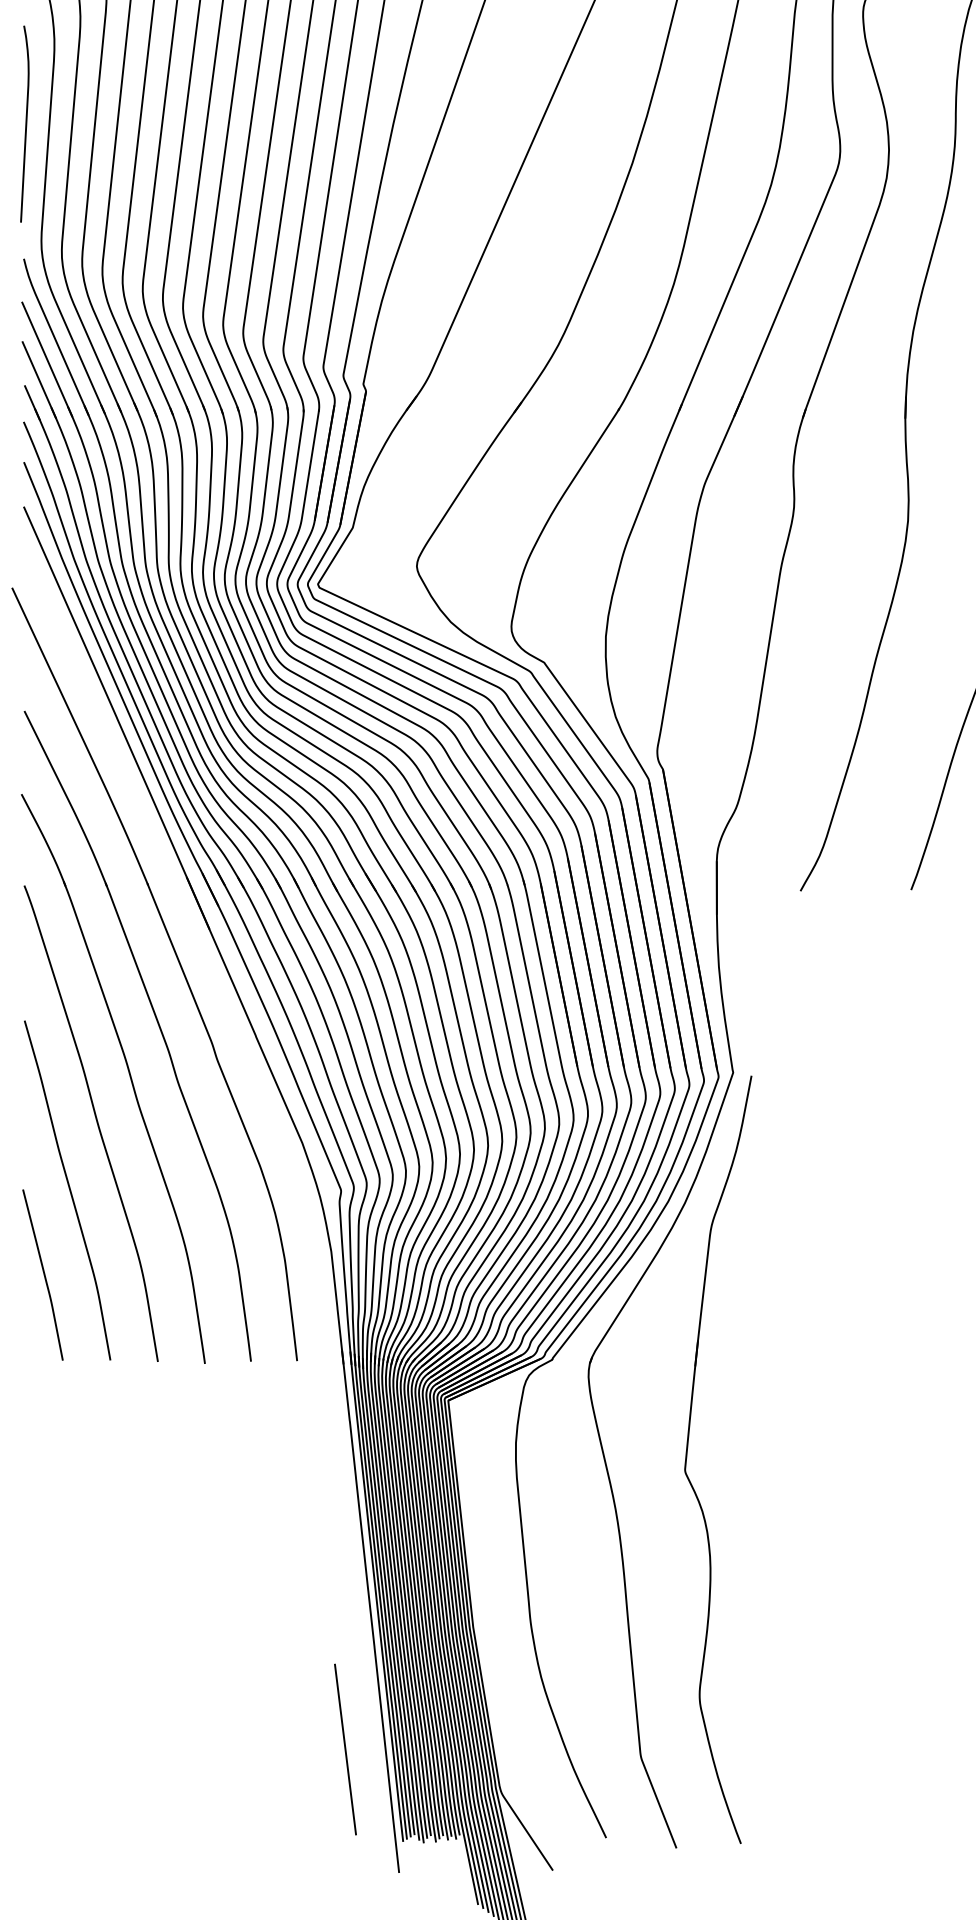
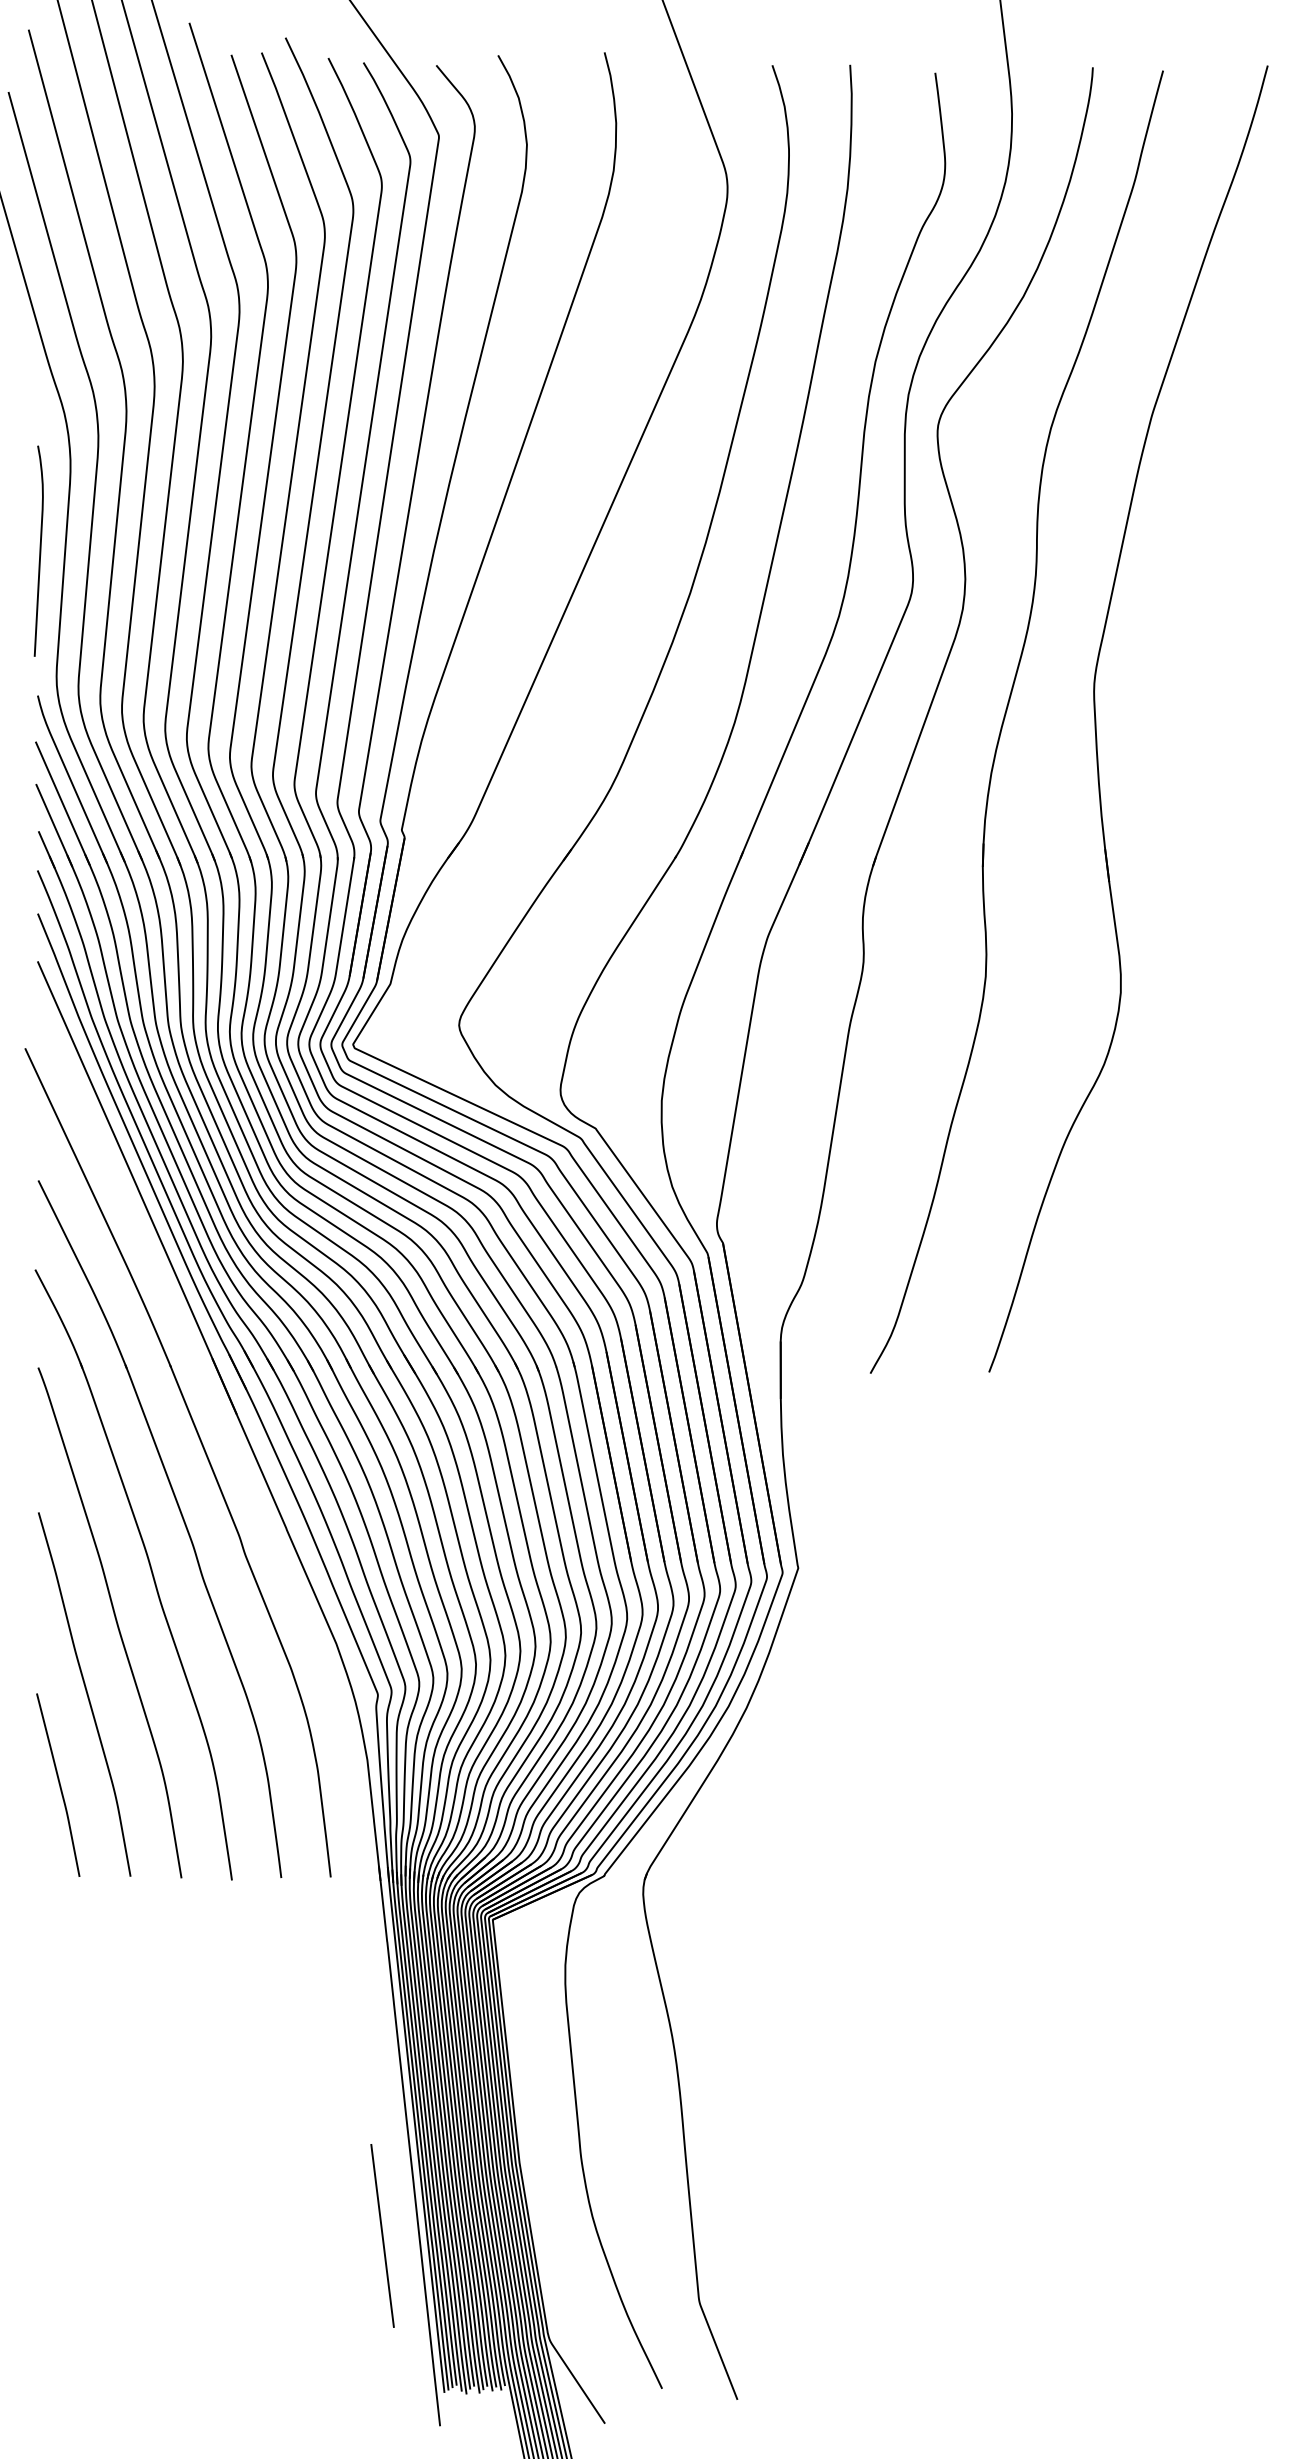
part: (687, 1455) -> (749, 1978), removed
line: (345, 1749) -> (382, 2235), moved

